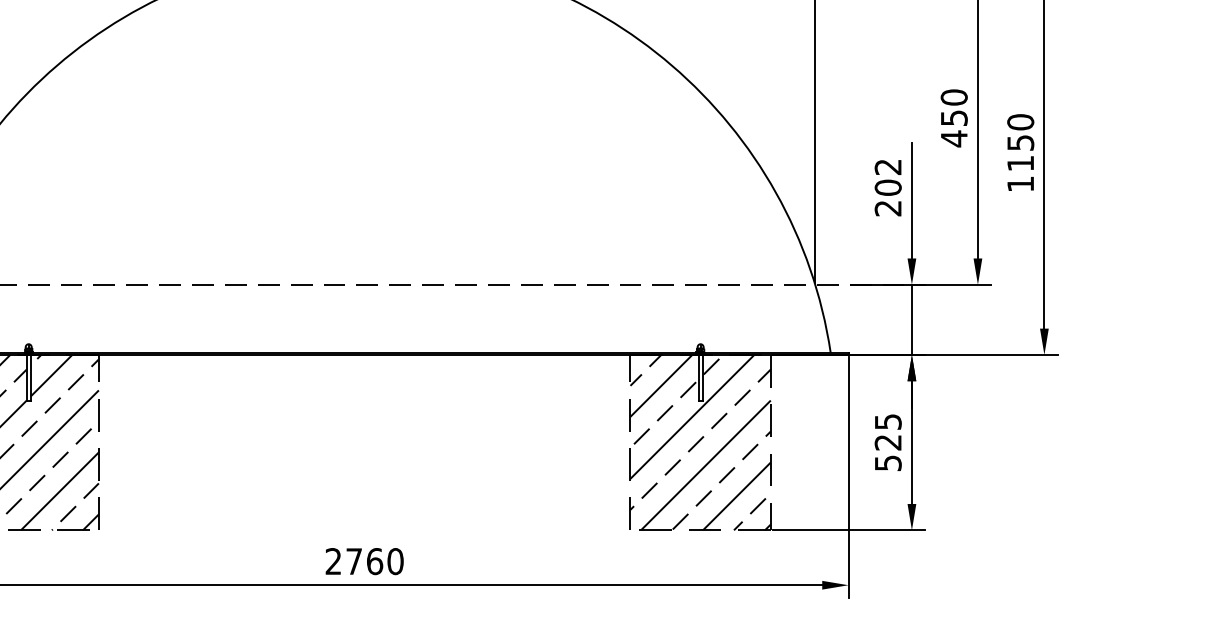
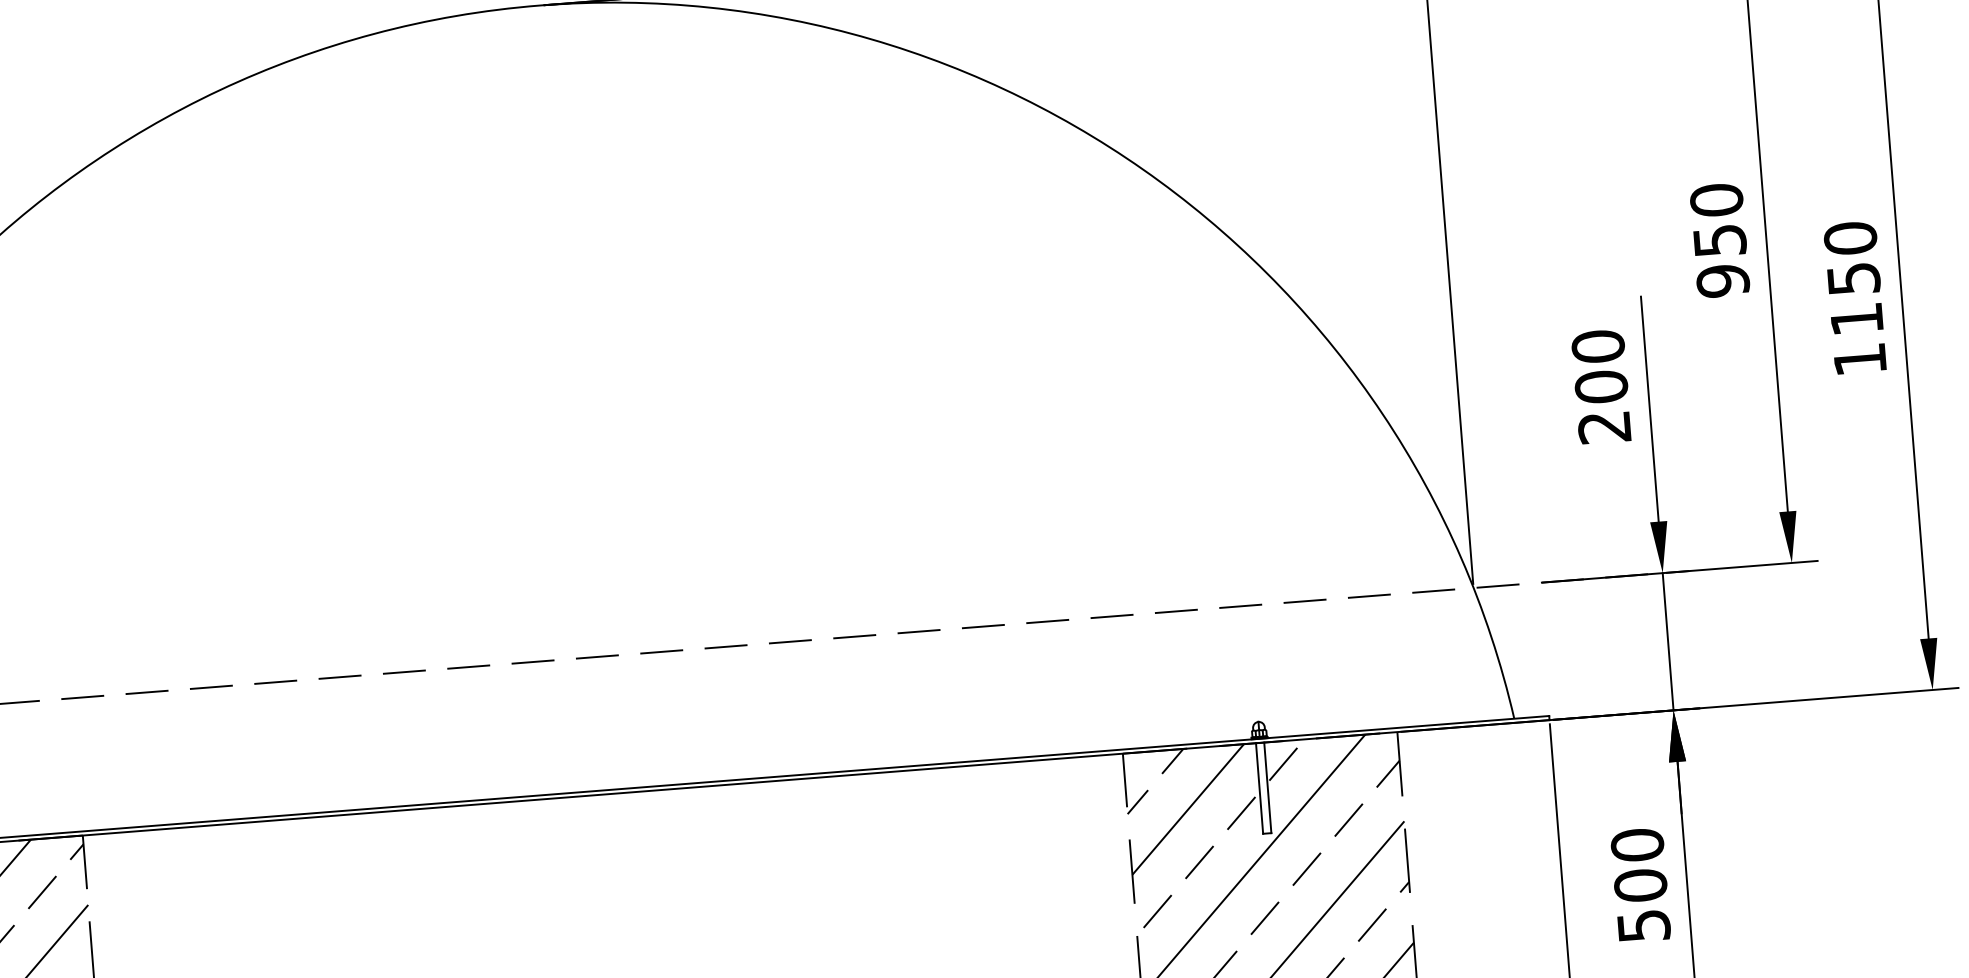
text: (953, 138) -> (1721, 280), 450 -> 950
text: (887, 167) -> (1596, 347), 202 -> 200
text: (887, 431) -> (1637, 863), 525 -> 500

